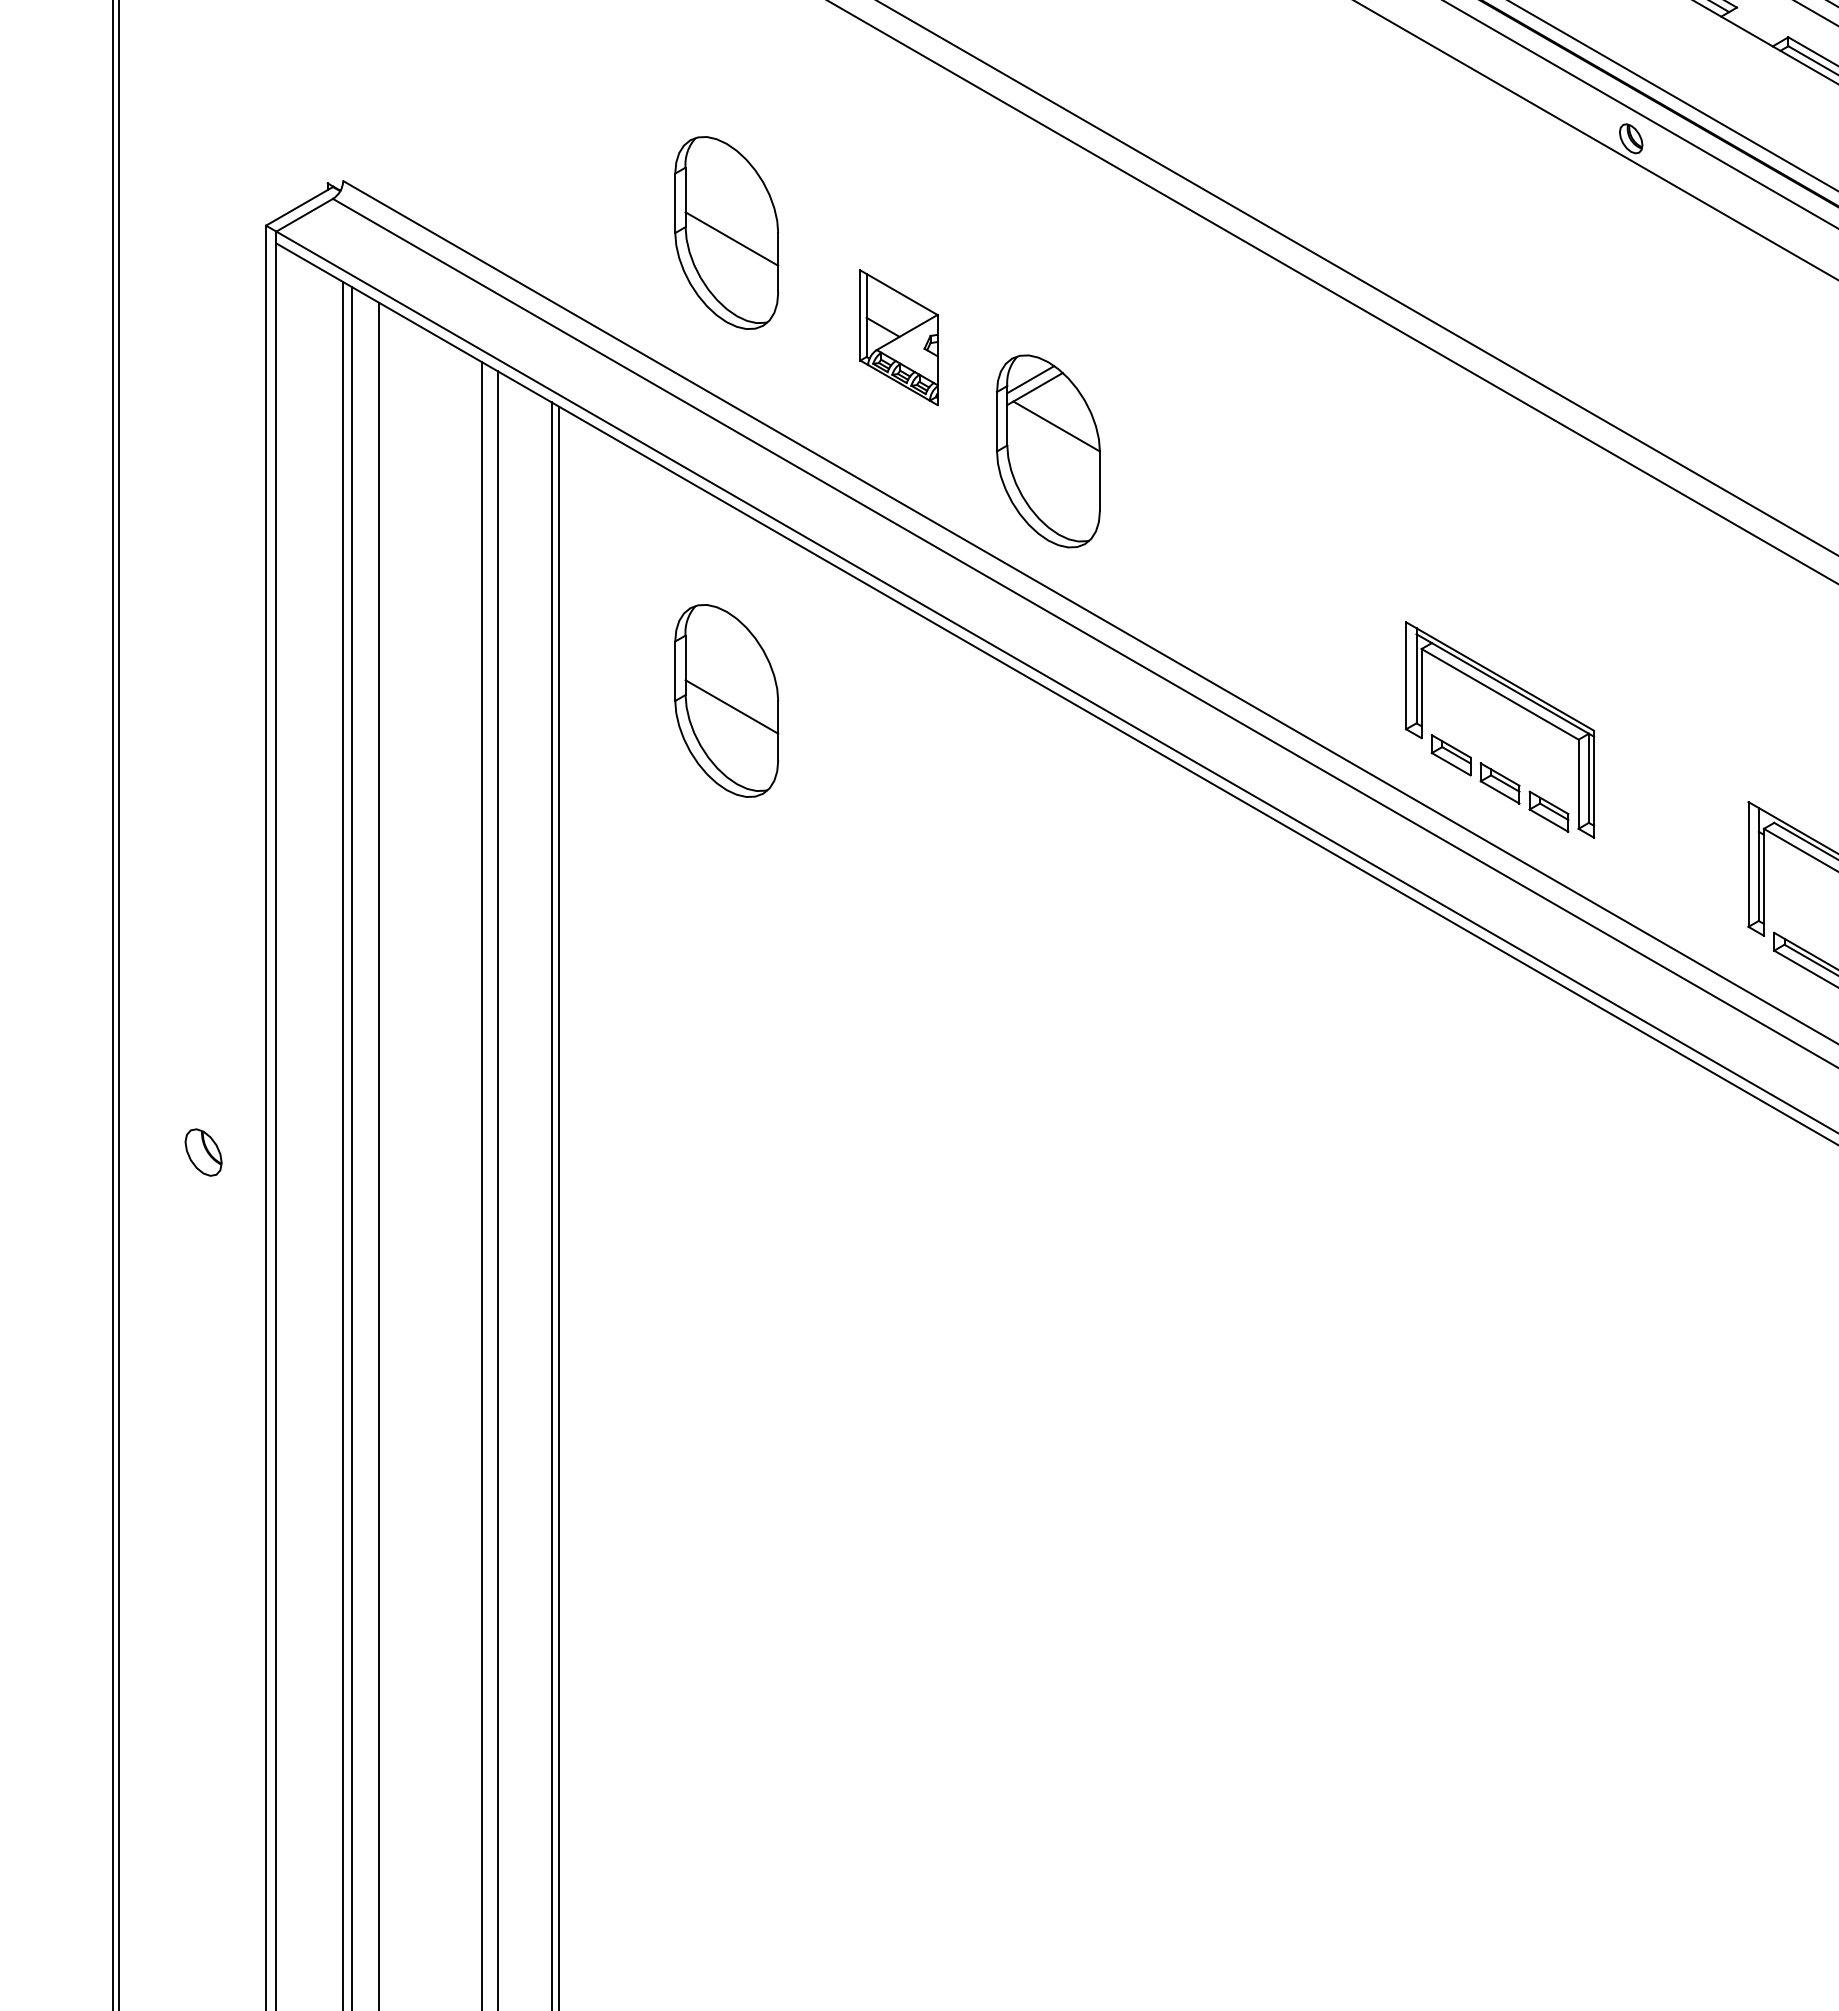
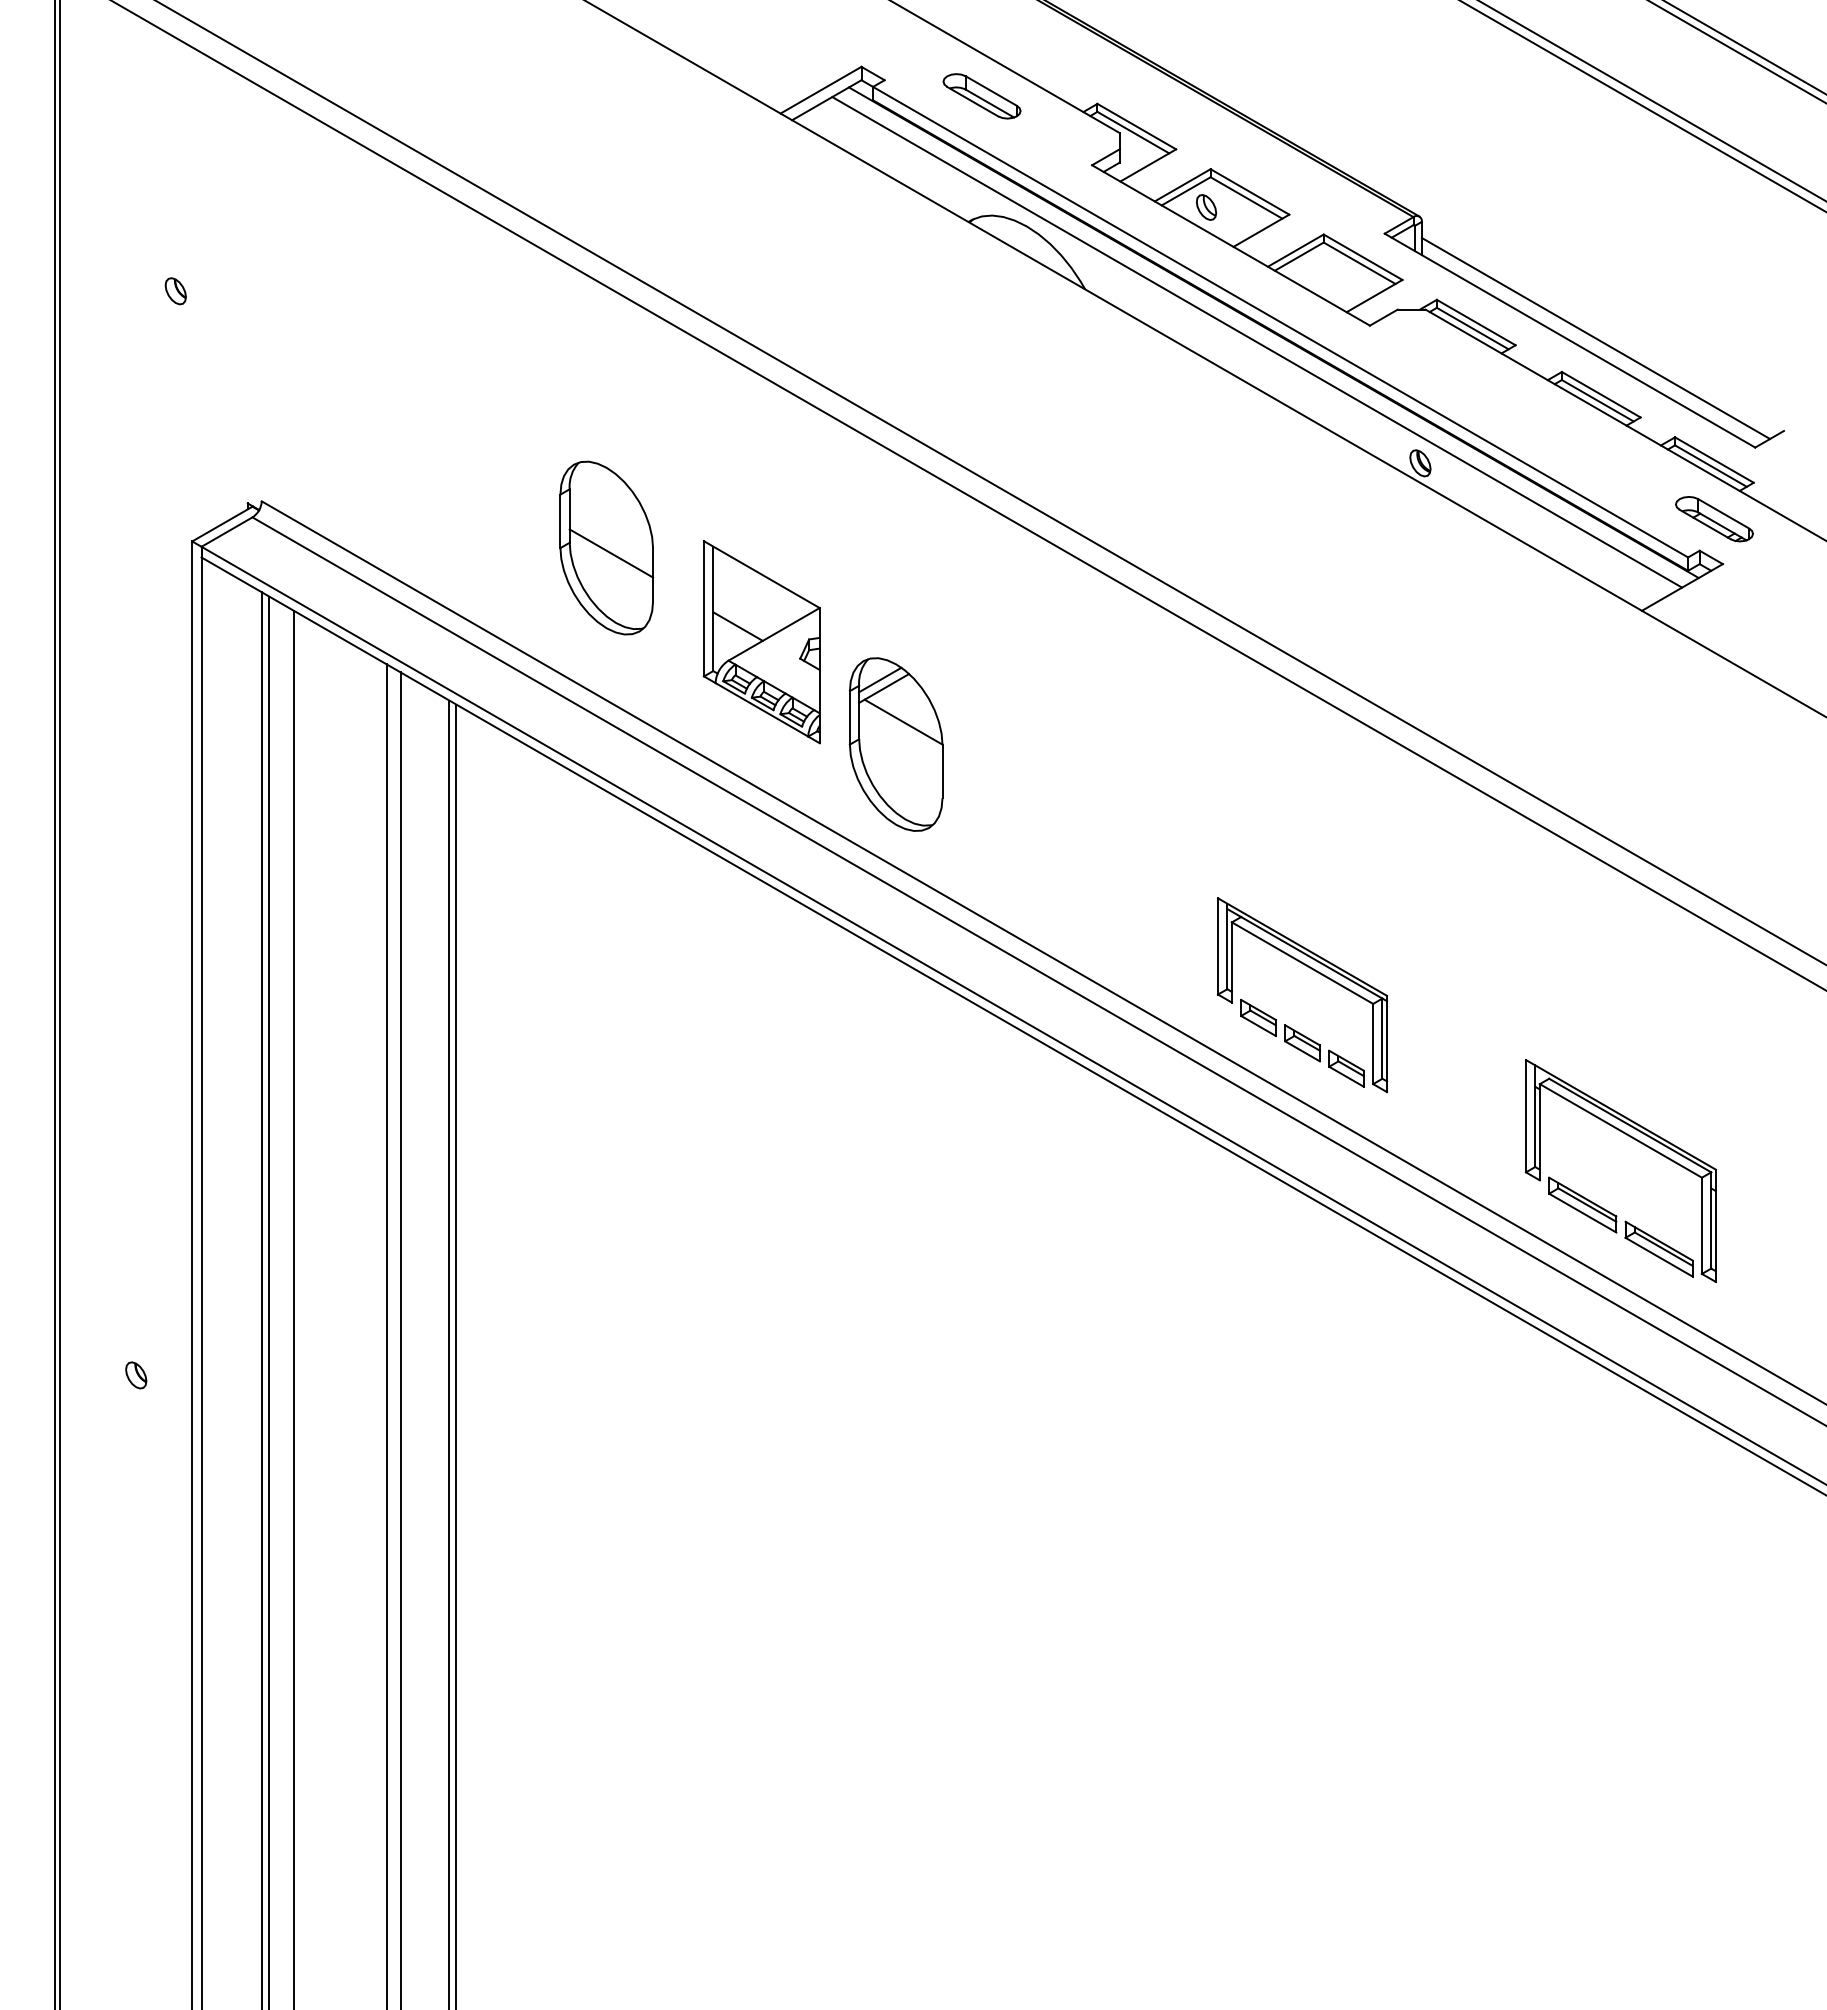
part: (898, 337) -> (761, 642), size x1.67
part: (726, 700) -> (606, 968), removed
part: (204, 1152) -> (136, 1375), size x0.62

